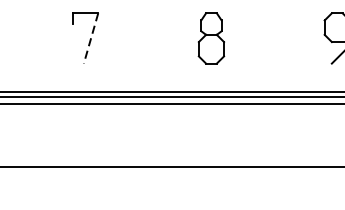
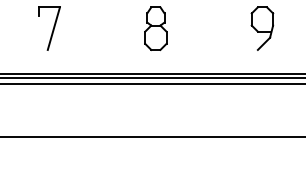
line: (90, 39) -> (53, 29), dashed -> solid

